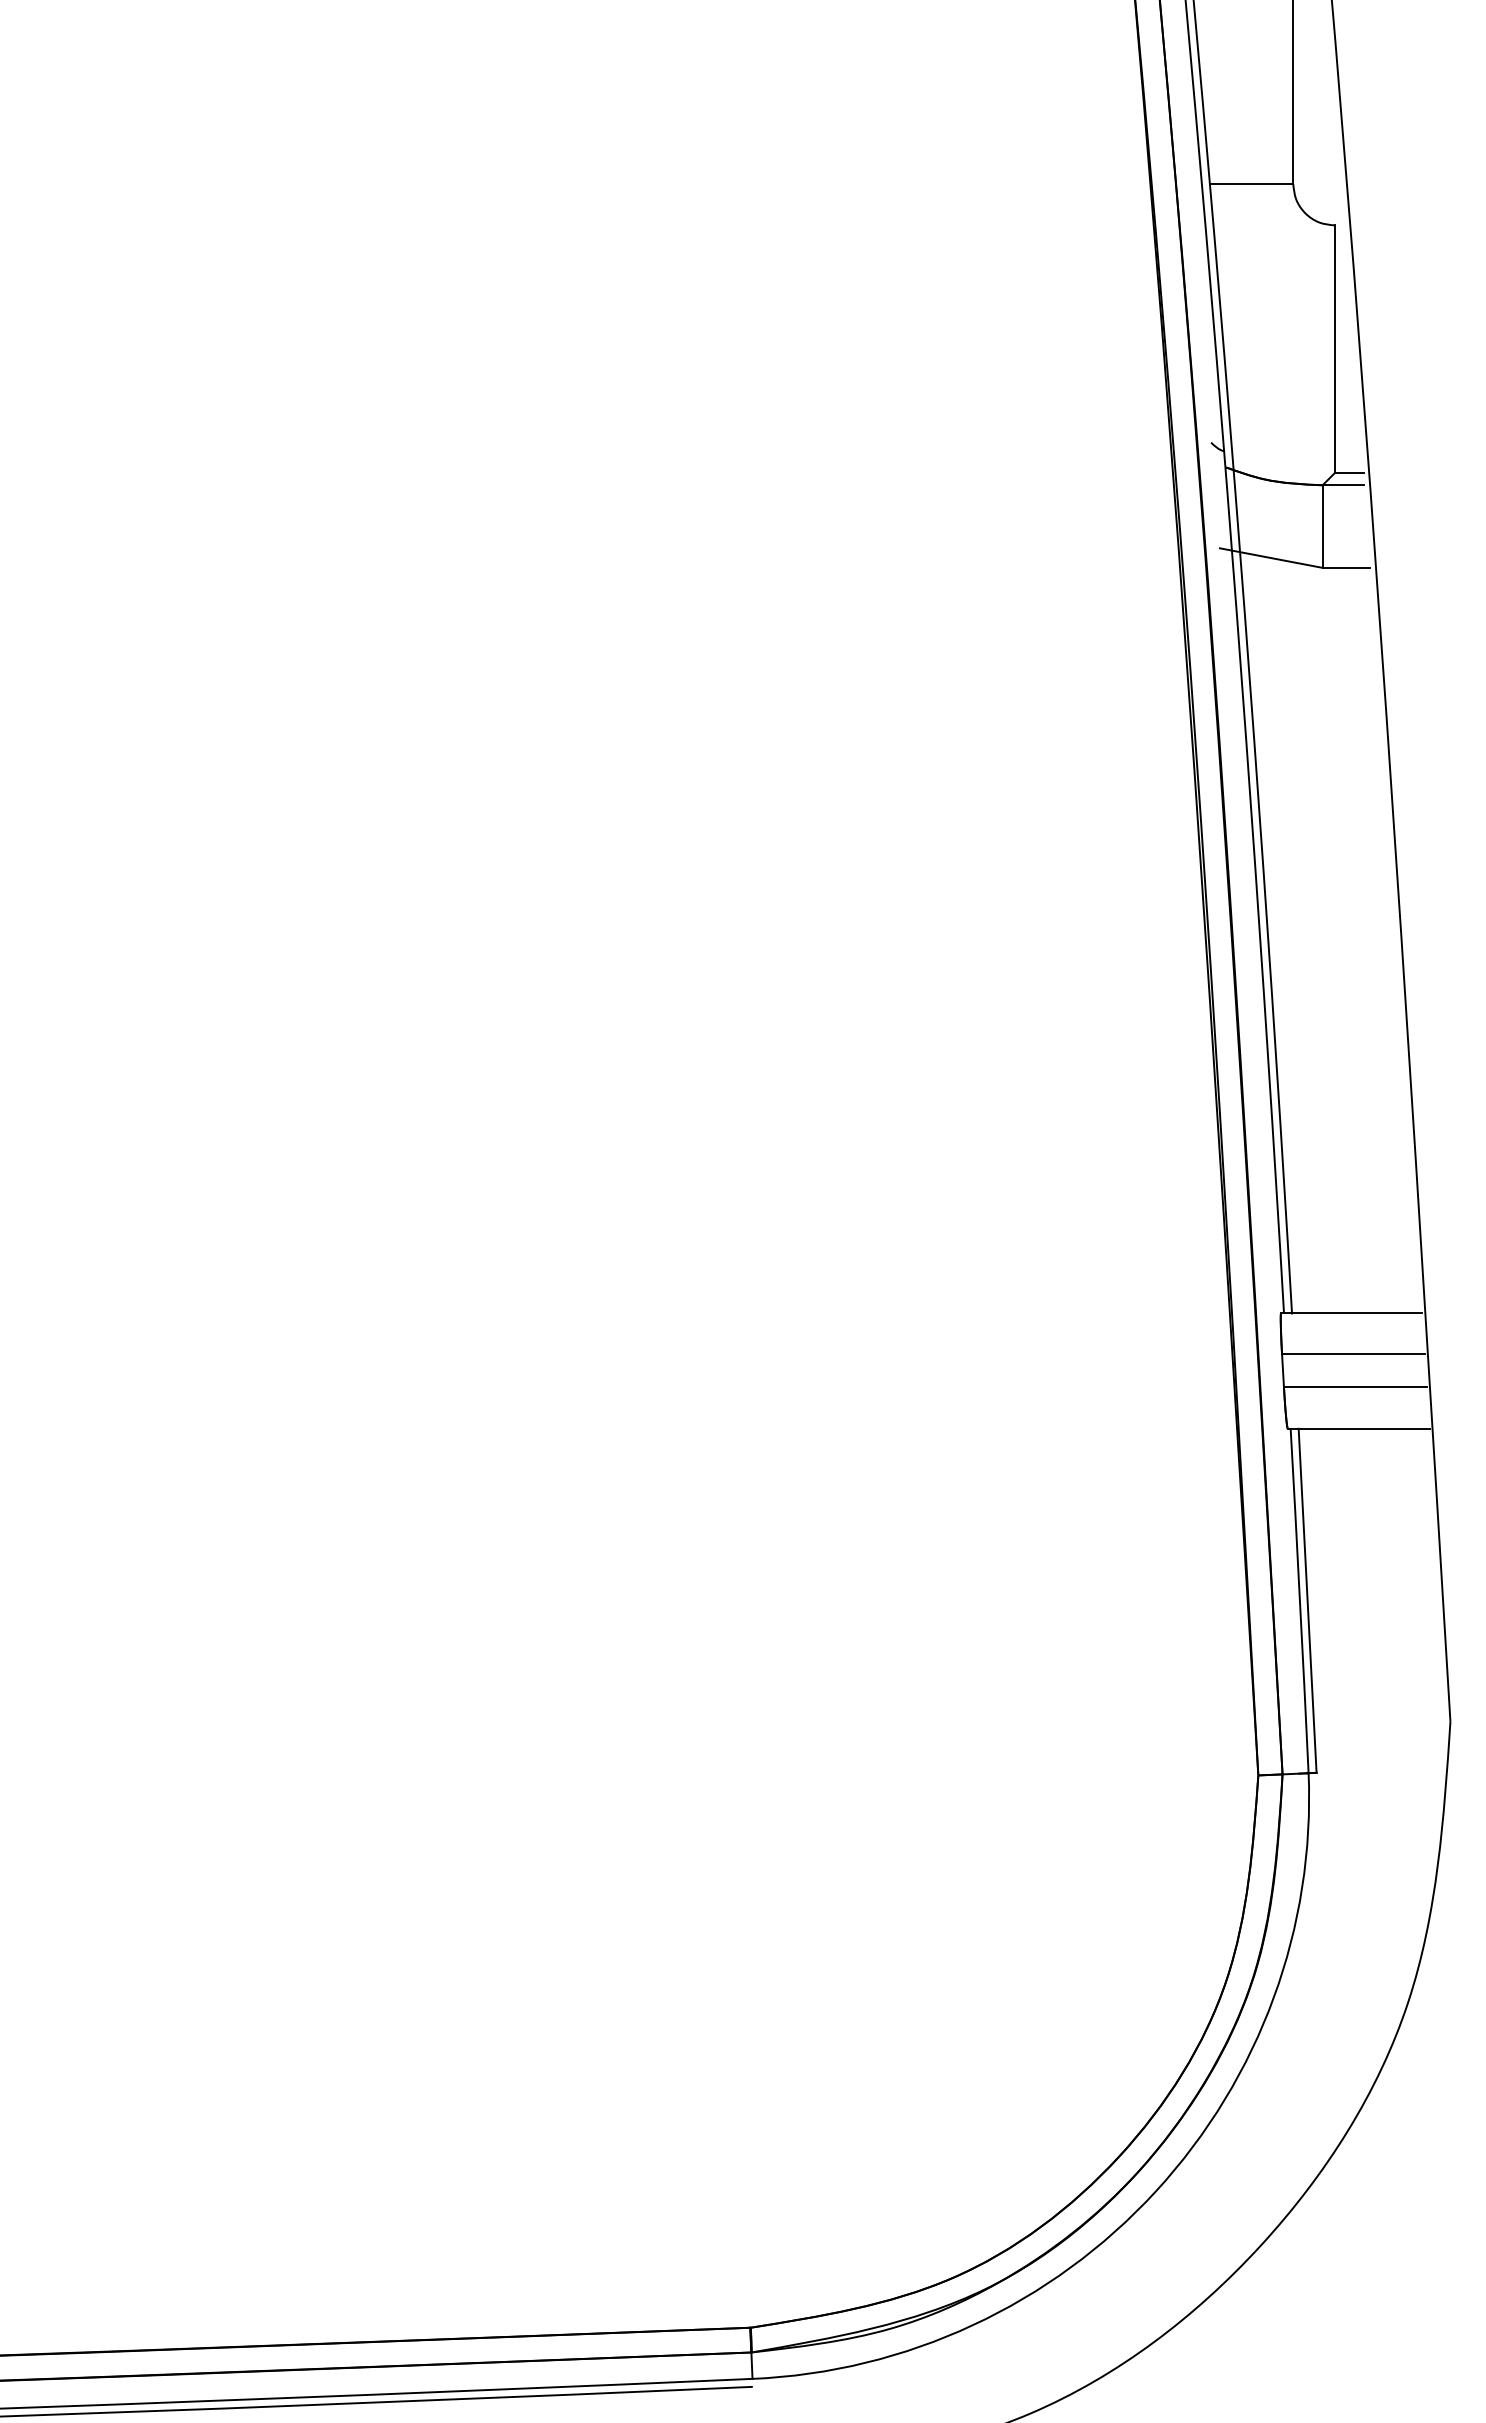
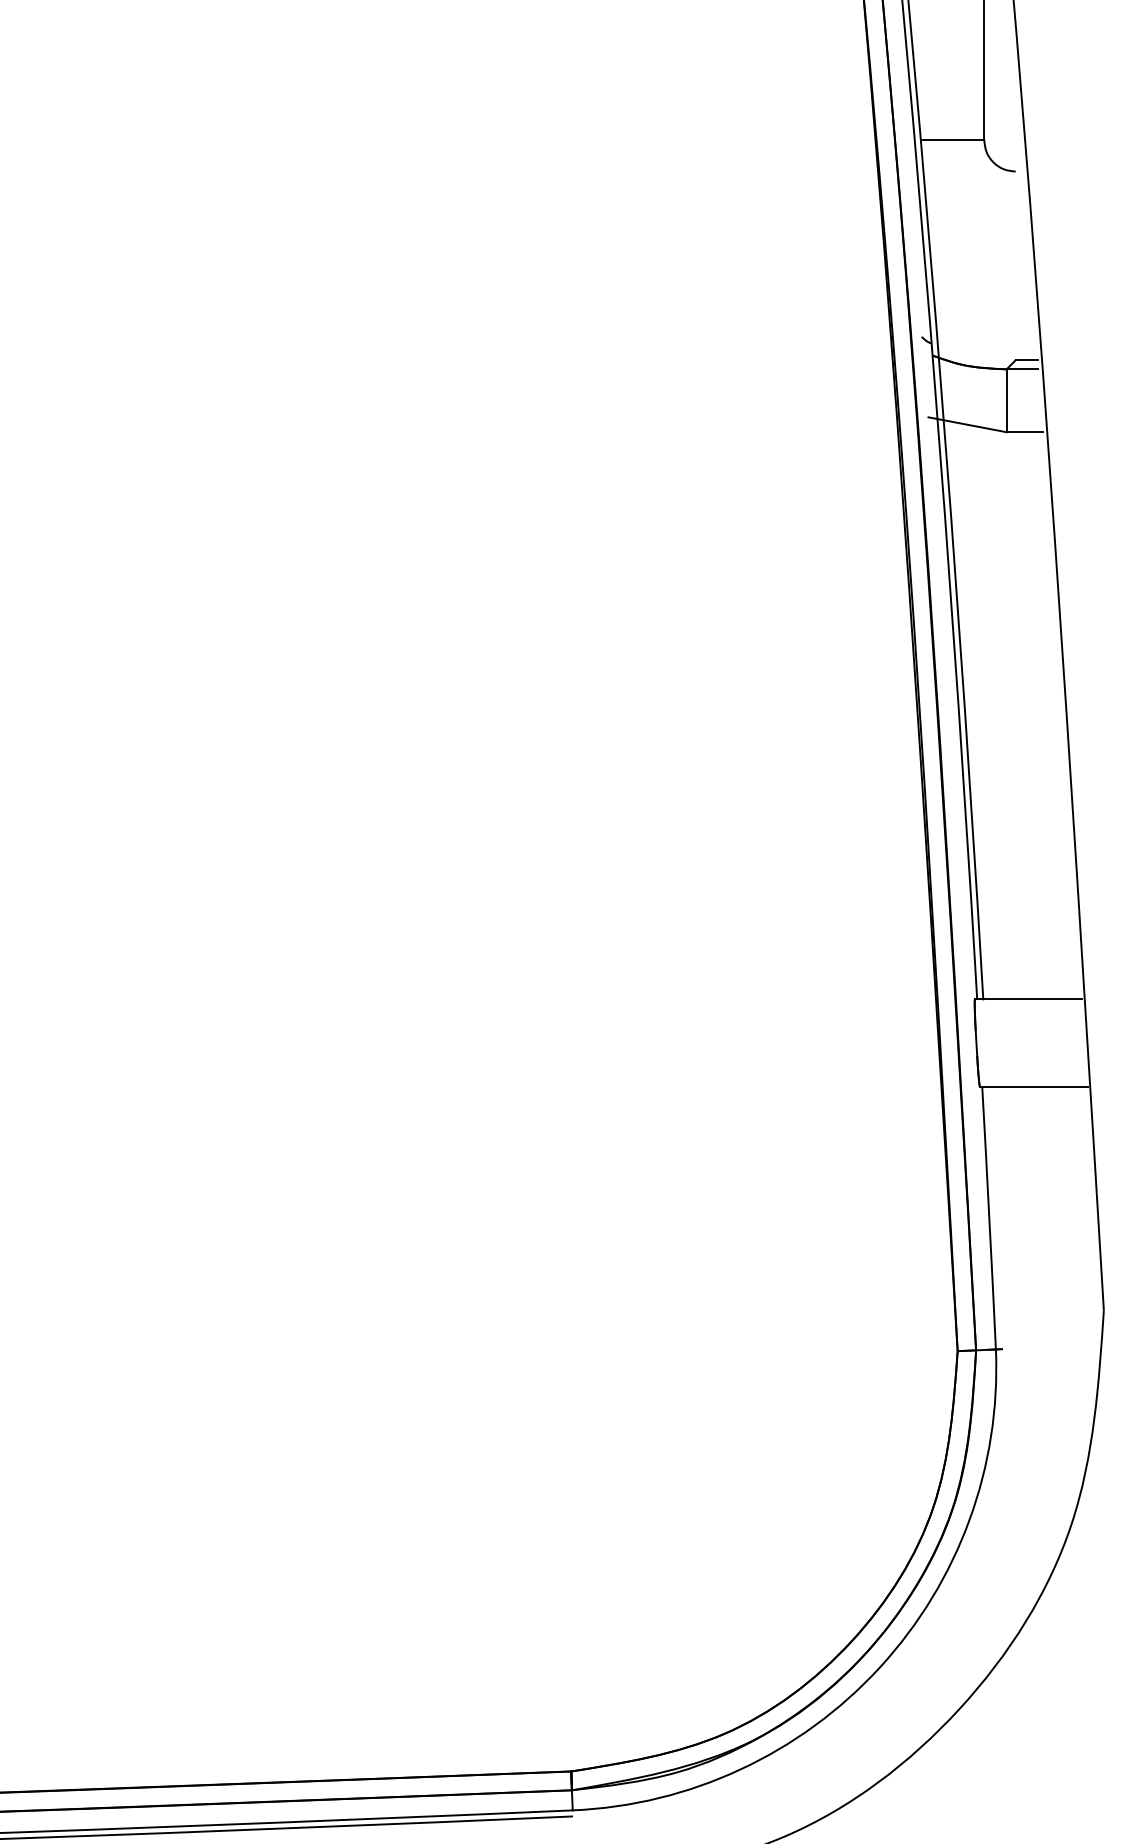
line: (1334, 349) -> (1015, 266), removed
line: (1353, 1354) -> (1030, 1030), removed
line: (1355, 1387) -> (1031, 1055), removed
line: (1307, 1600) -> (995, 1218), removed

